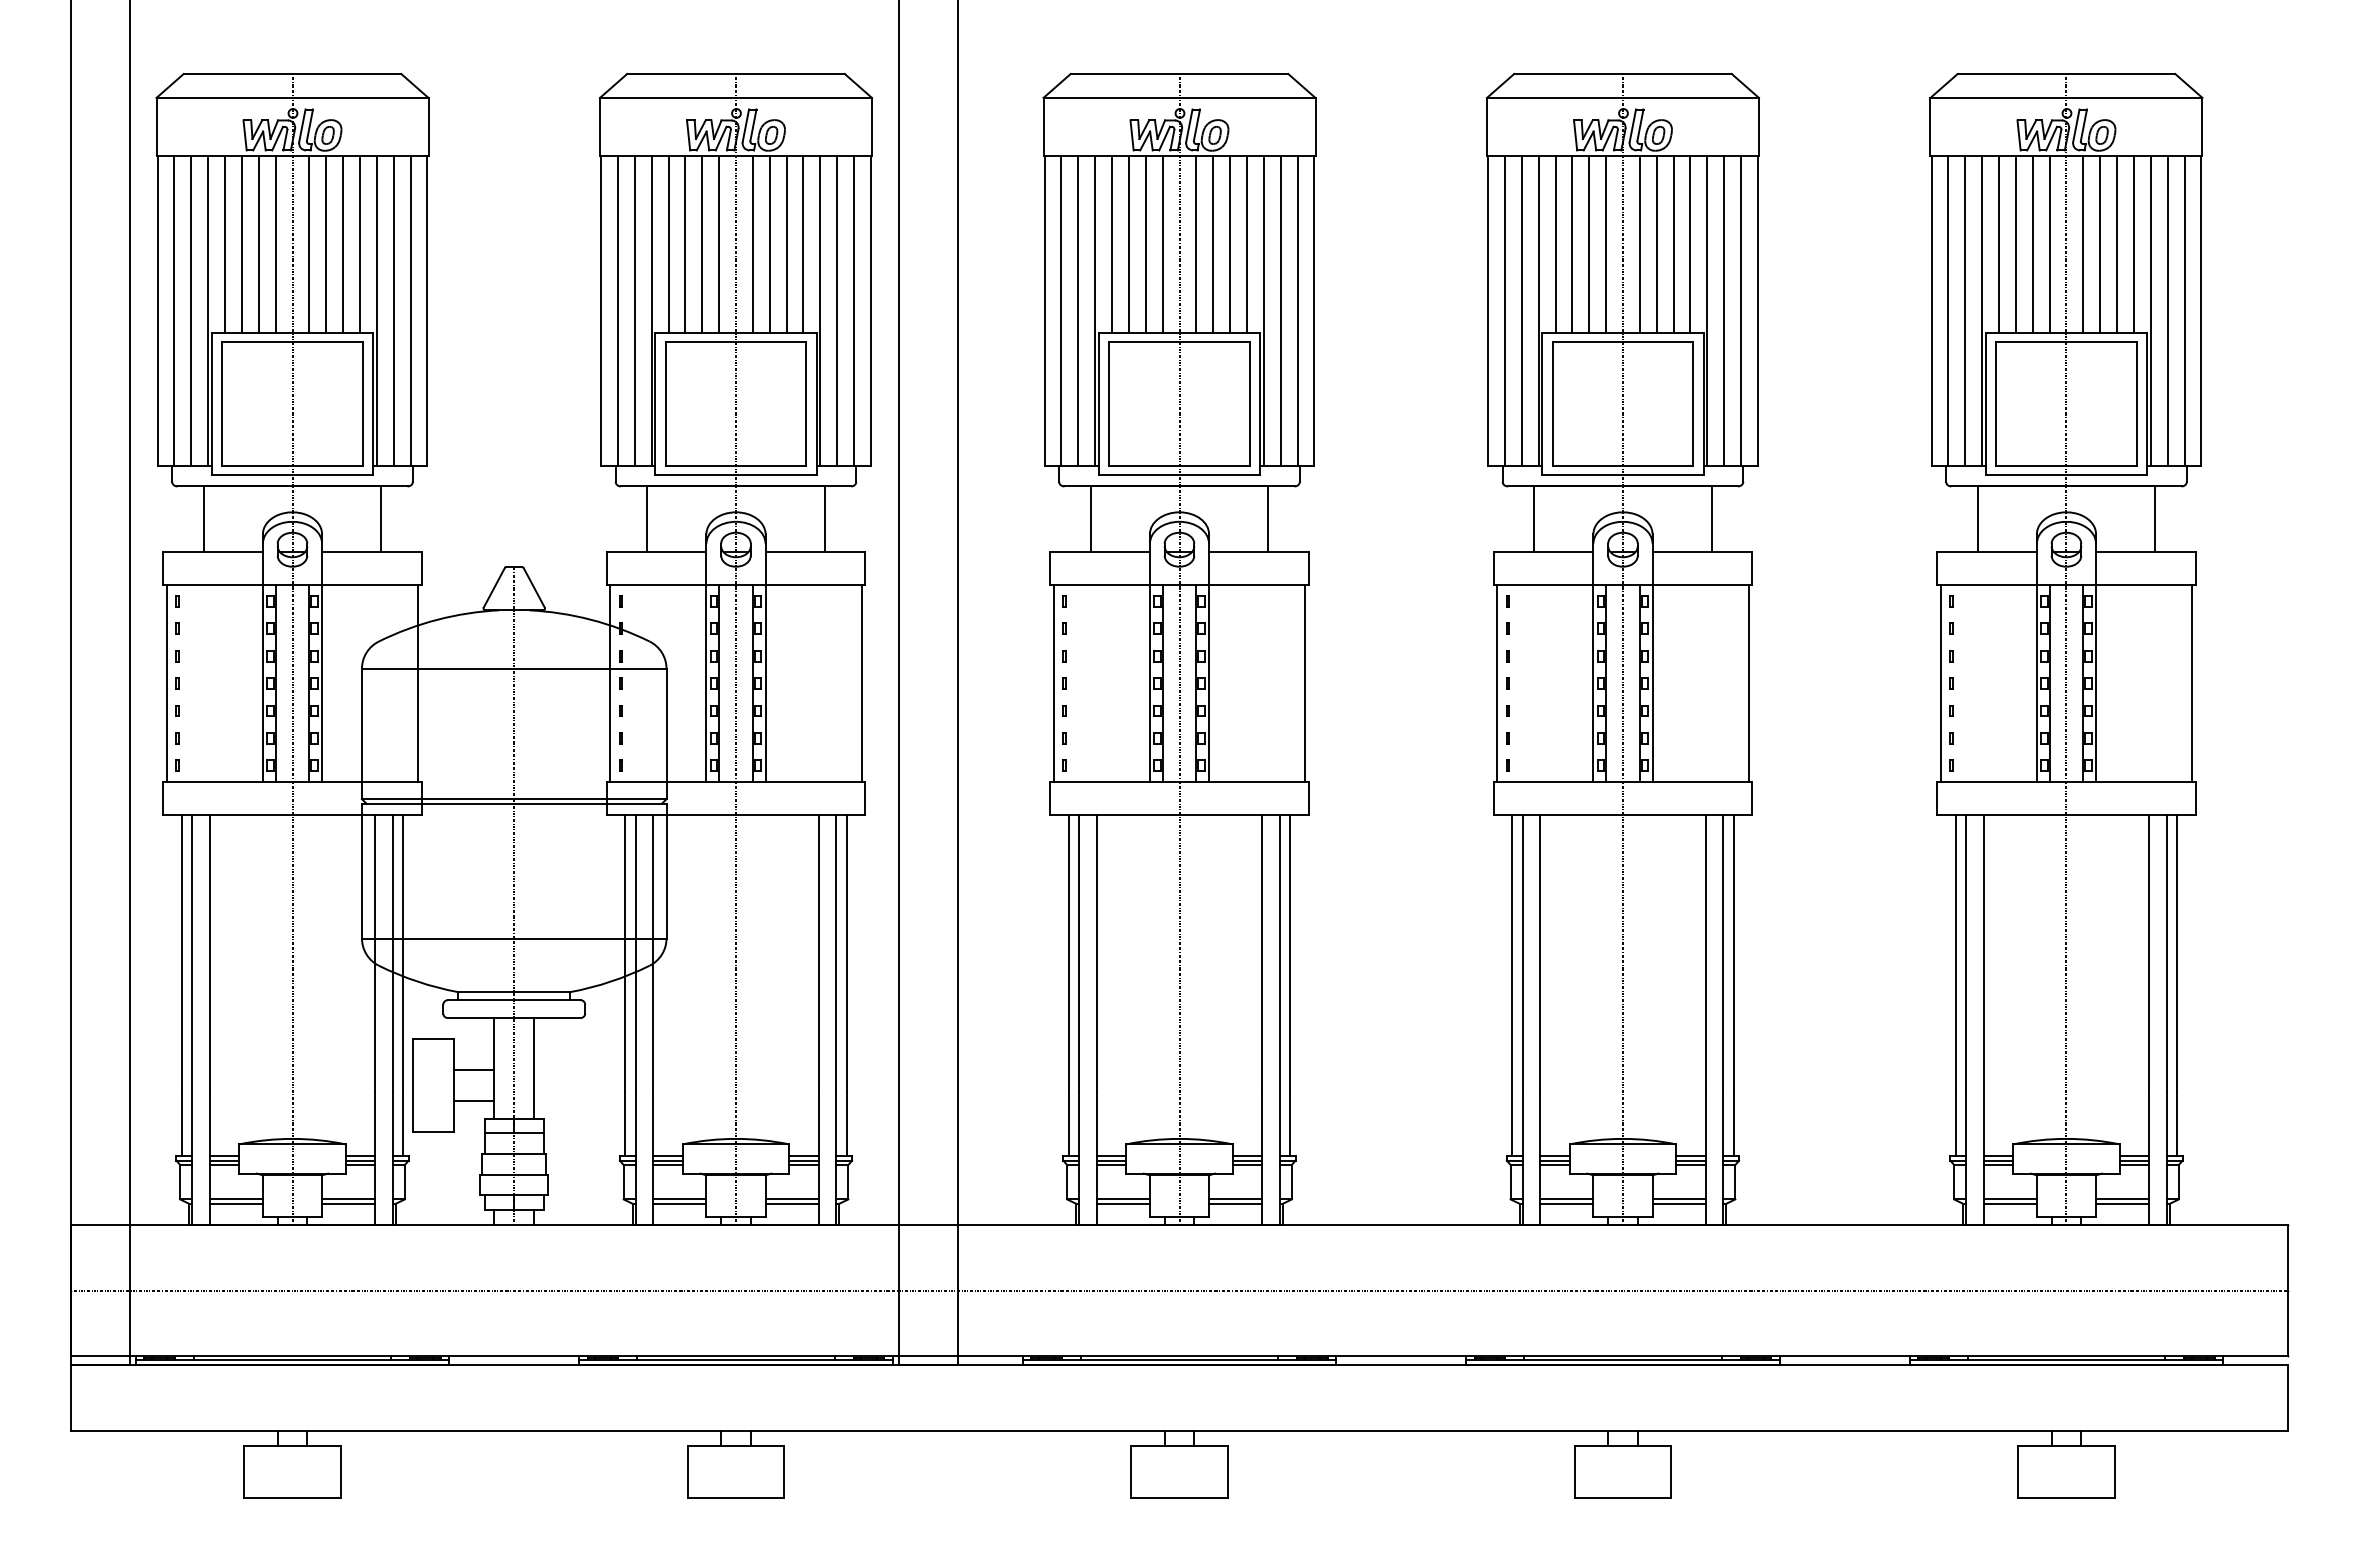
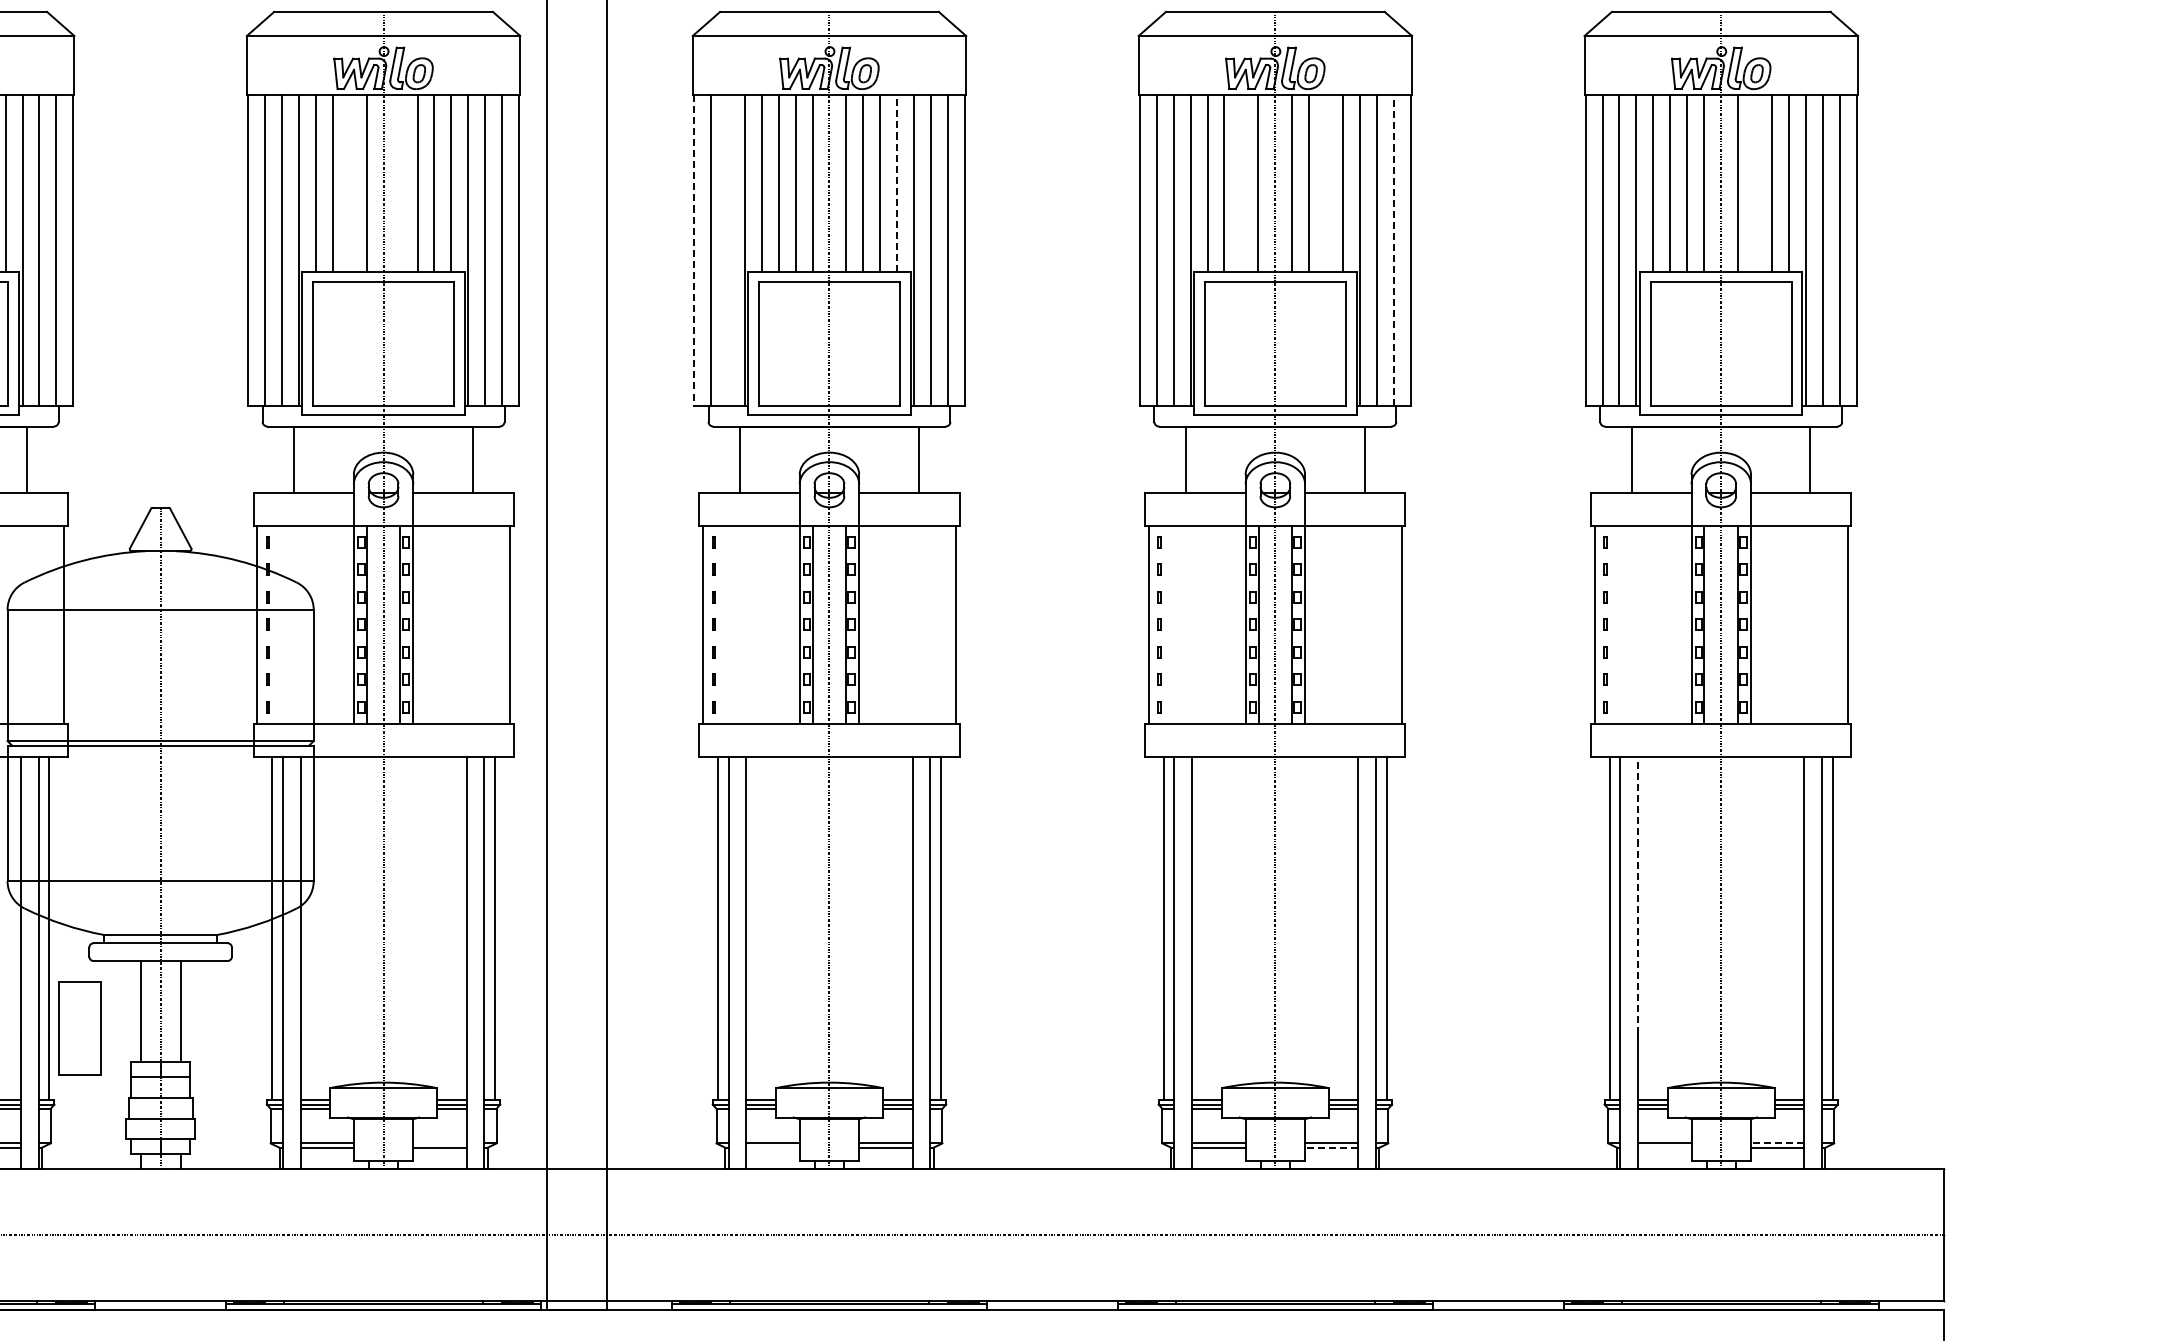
line: (702, 244) -> (349, 183), removed
line: (752, 244) -> (400, 183), removed
line: (1246, 244) -> (896, 183), solid -> dashed
line: (1589, 244) -> (1241, 183), removed
line: (1673, 244) -> (1326, 183), removed
line: (2100, 244) -> (1755, 183), removed
line: (1078, 310) -> (727, 249), removed
line: (1044, 311) -> (693, 250), solid -> dashed
line: (1741, 311) -> (1394, 250), solid -> dashed
line: (1983, 952) -> (1637, 895), solid -> dashed
line: (474, 1069) -> (120, 1012), removed
line: (474, 1100) -> (120, 1043), removed
line: (791, 1199) -> (439, 1143), removed
line: (2122, 1199) -> (1777, 1143), solid -> dashed
line: (1122, 1203) -> (772, 1147), removed
line: (1679, 1203) -> (1332, 1147), solid -> dashed
line: (2009, 1203) -> (1663, 1147), removed

